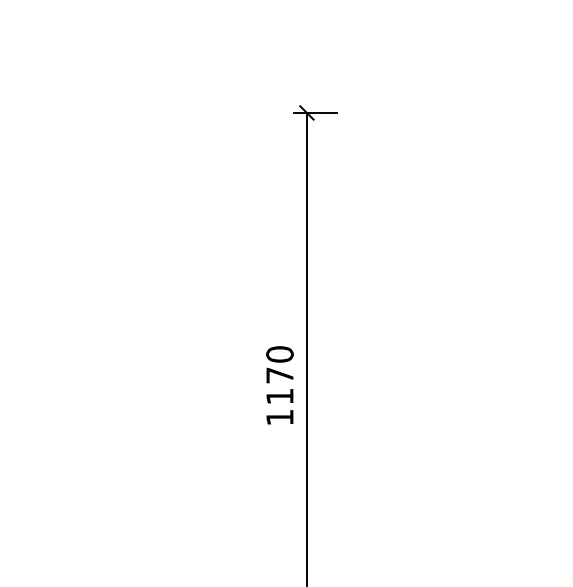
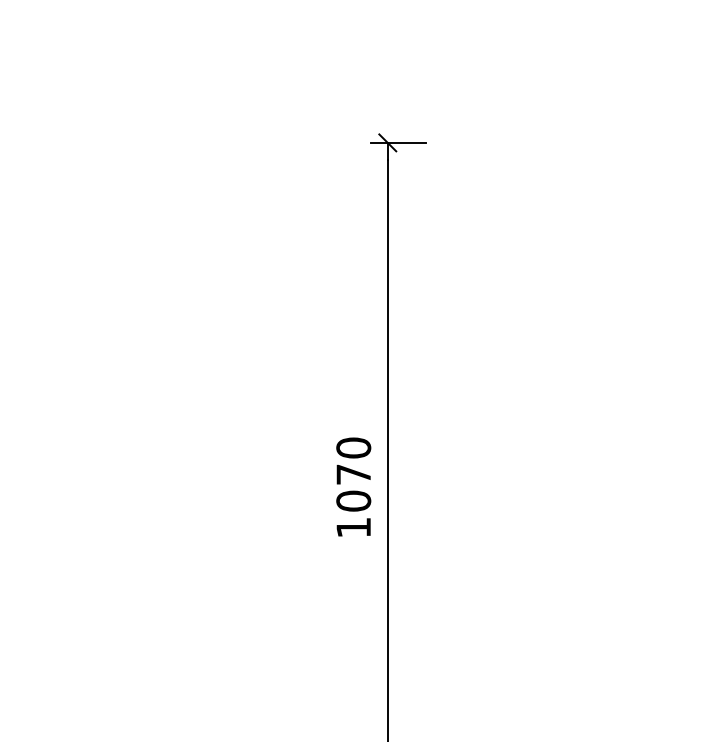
text: (279, 396) -> (353, 501), 1170 -> 1070

